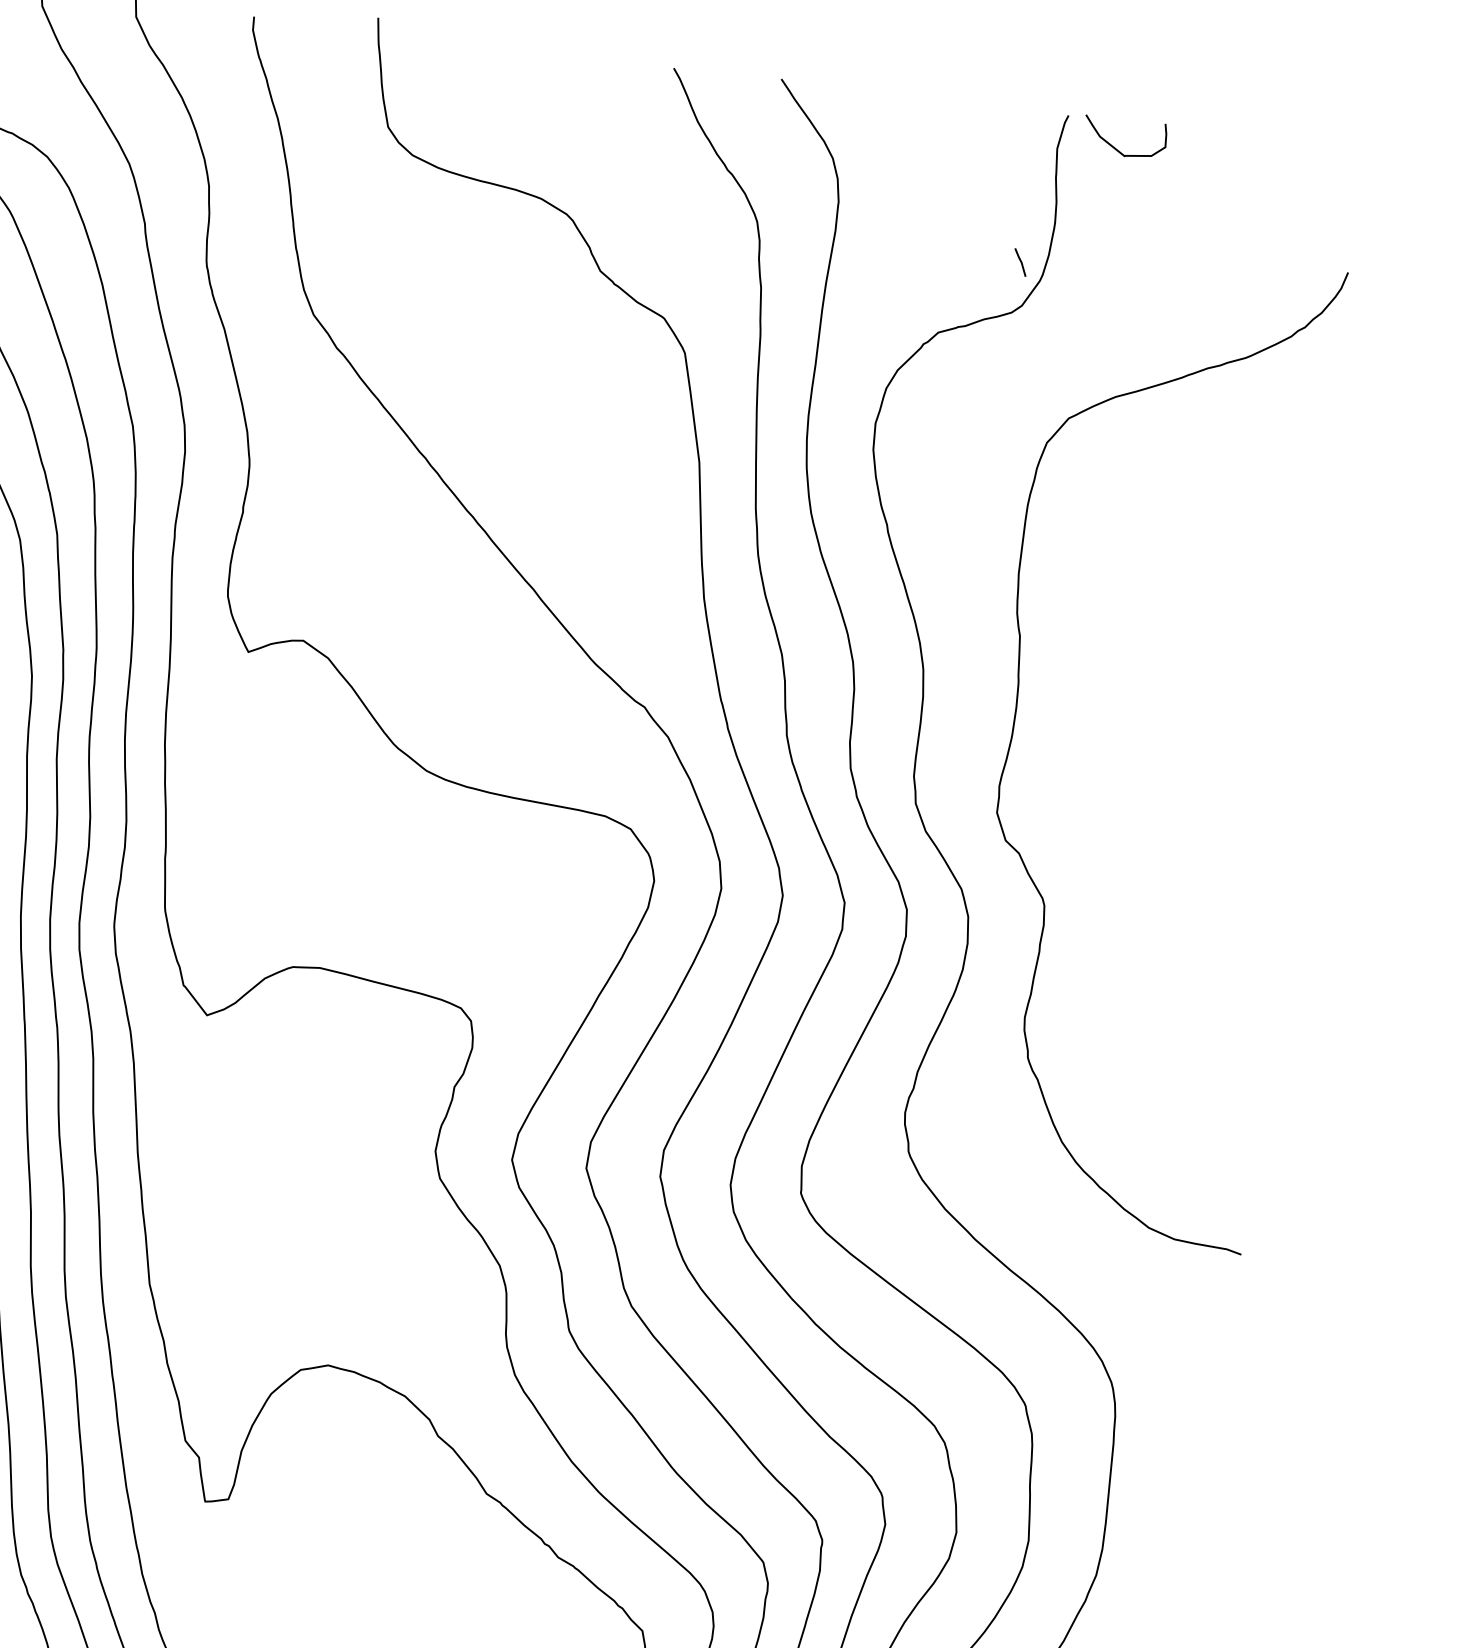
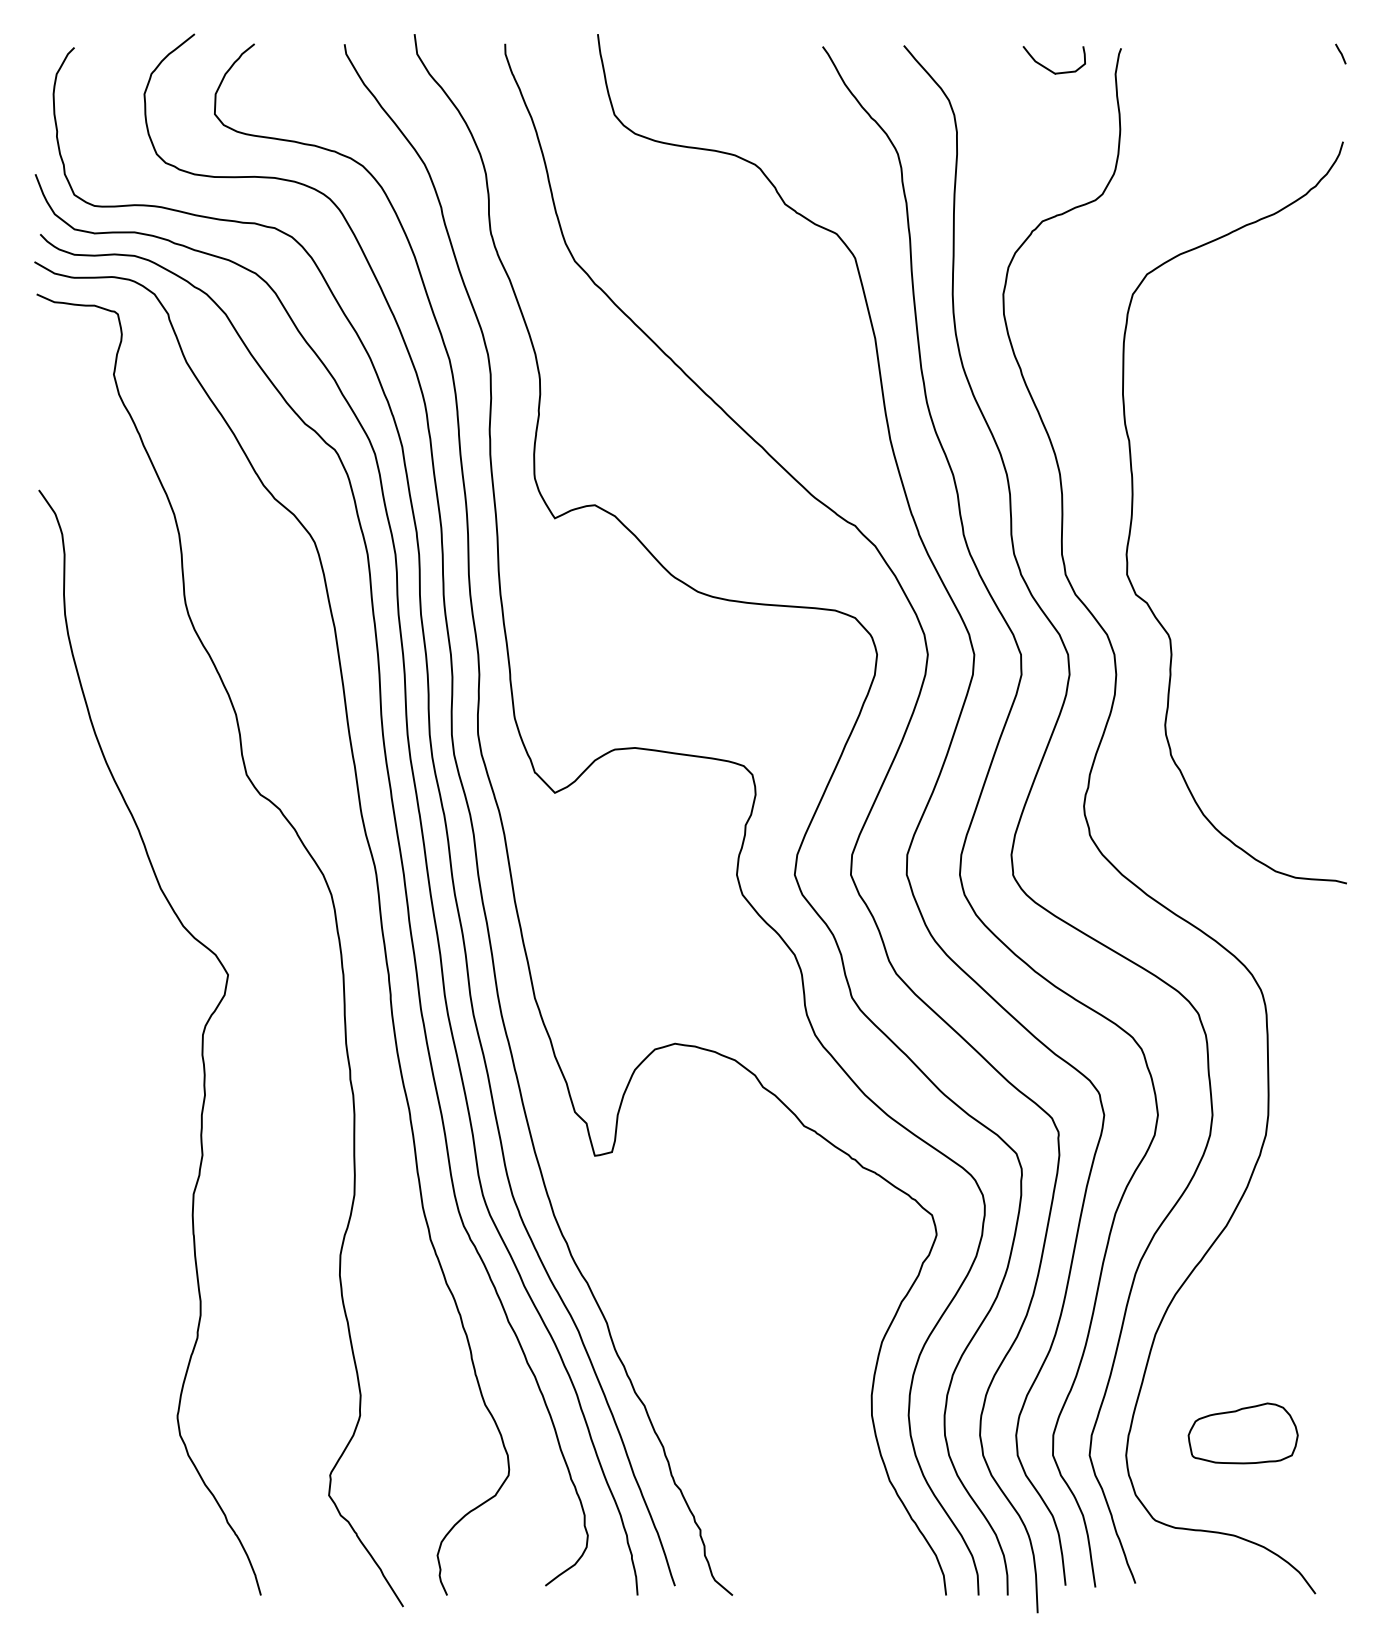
curve: (1115, 146) -> (1047, 67), moved
line: (1020, 261) -> (1340, 53), moved

